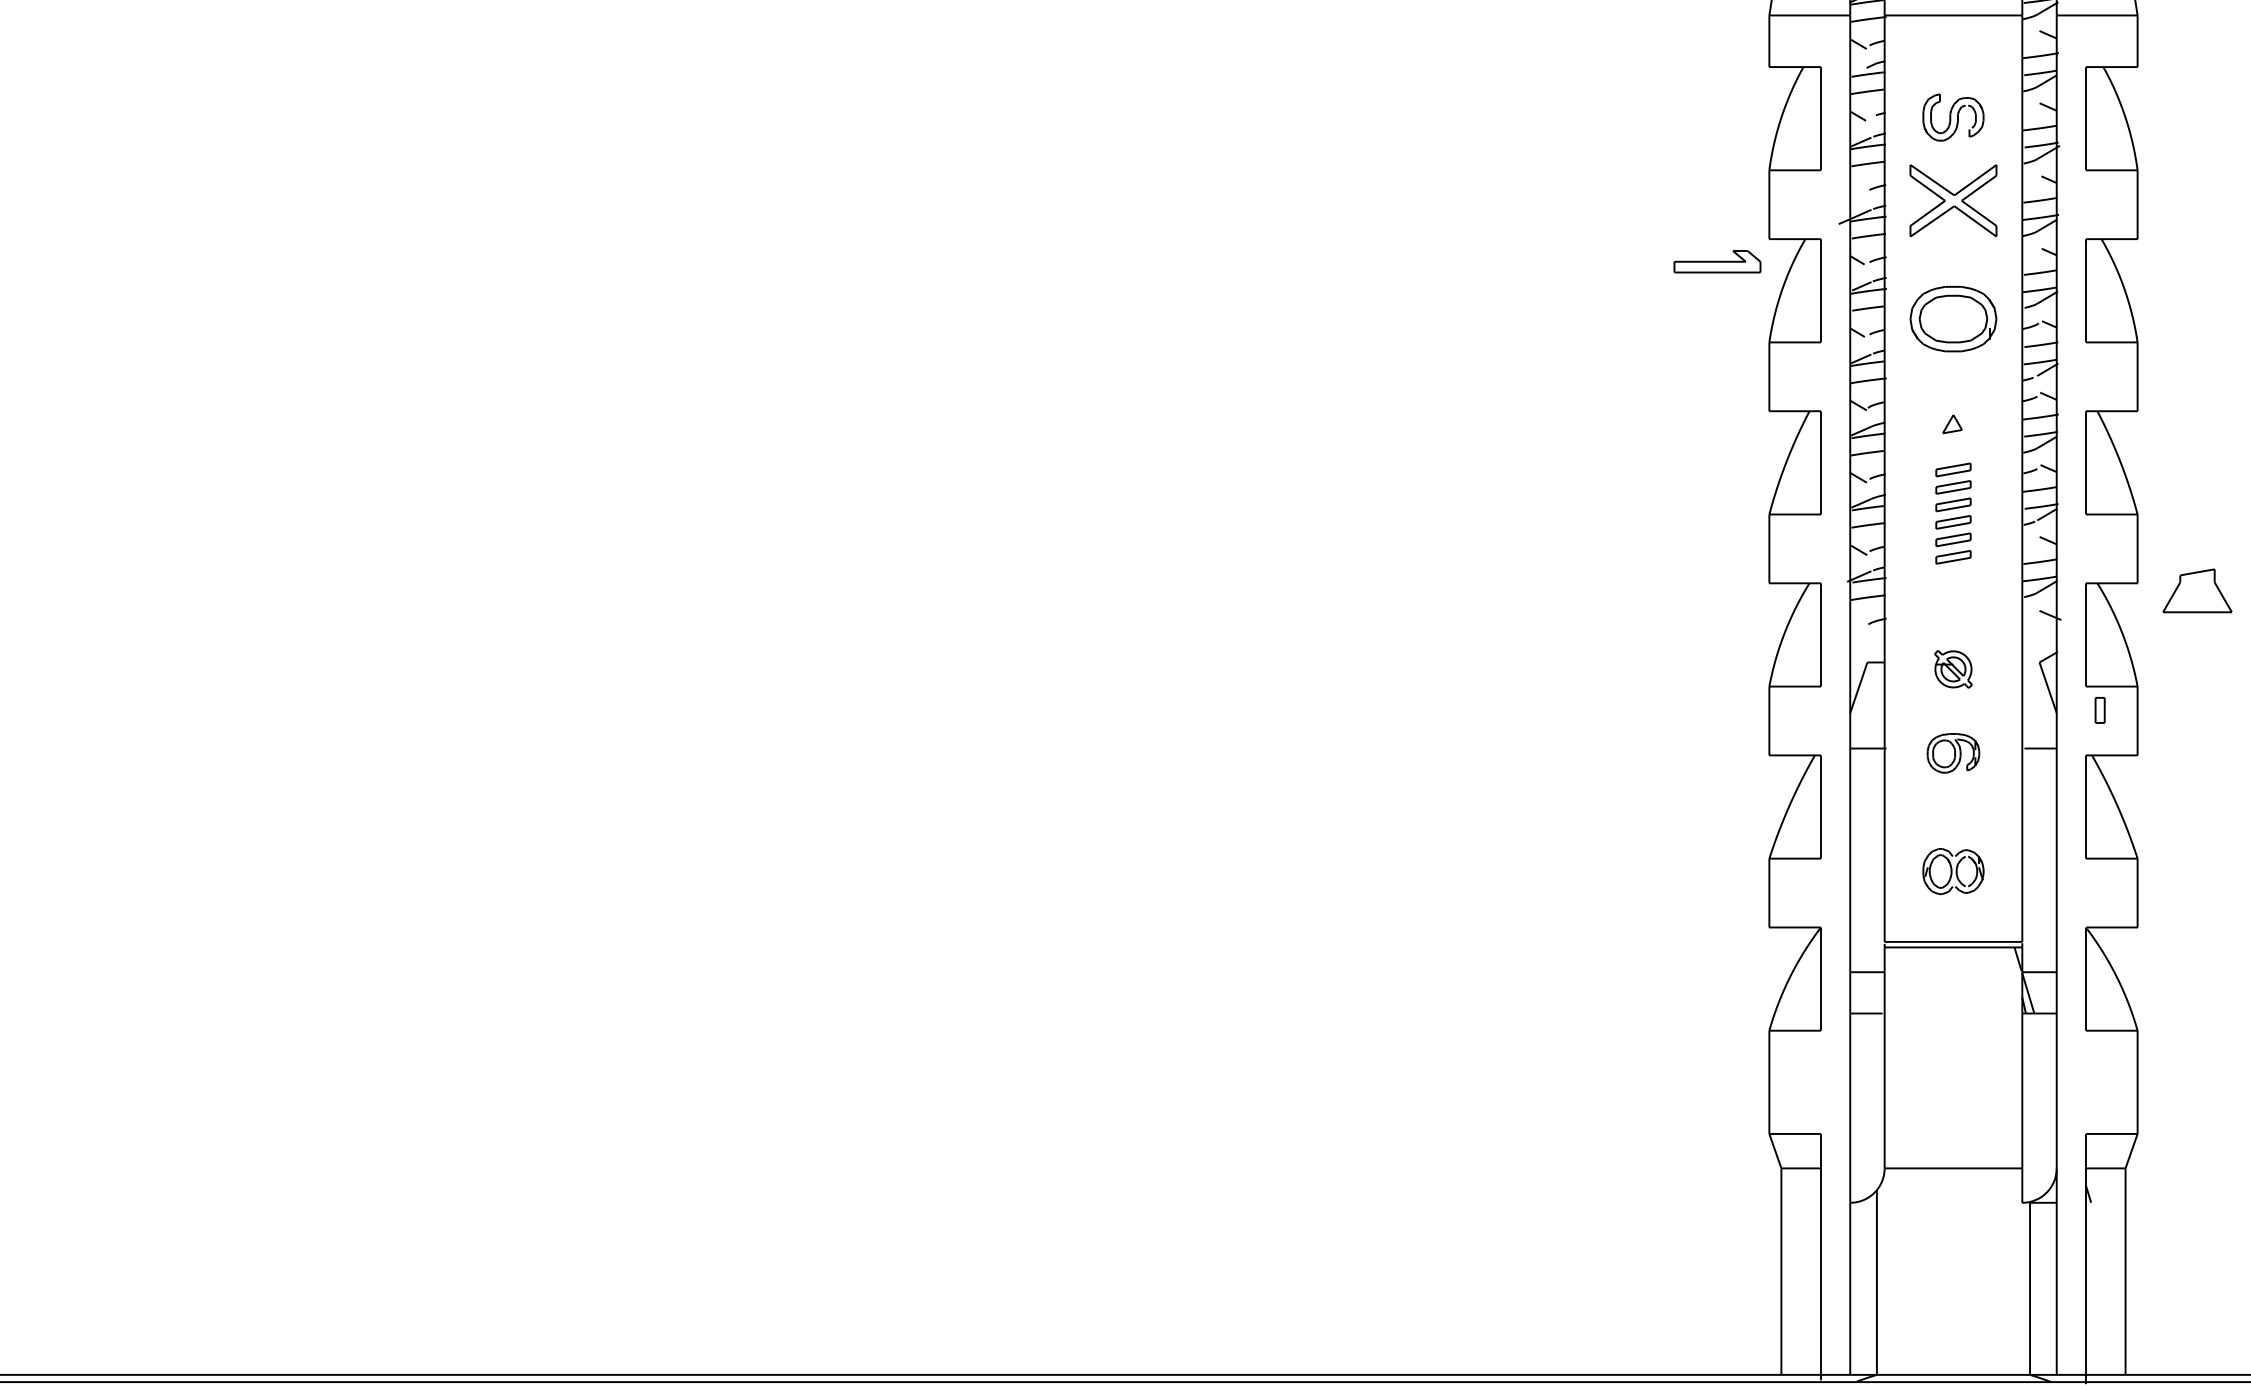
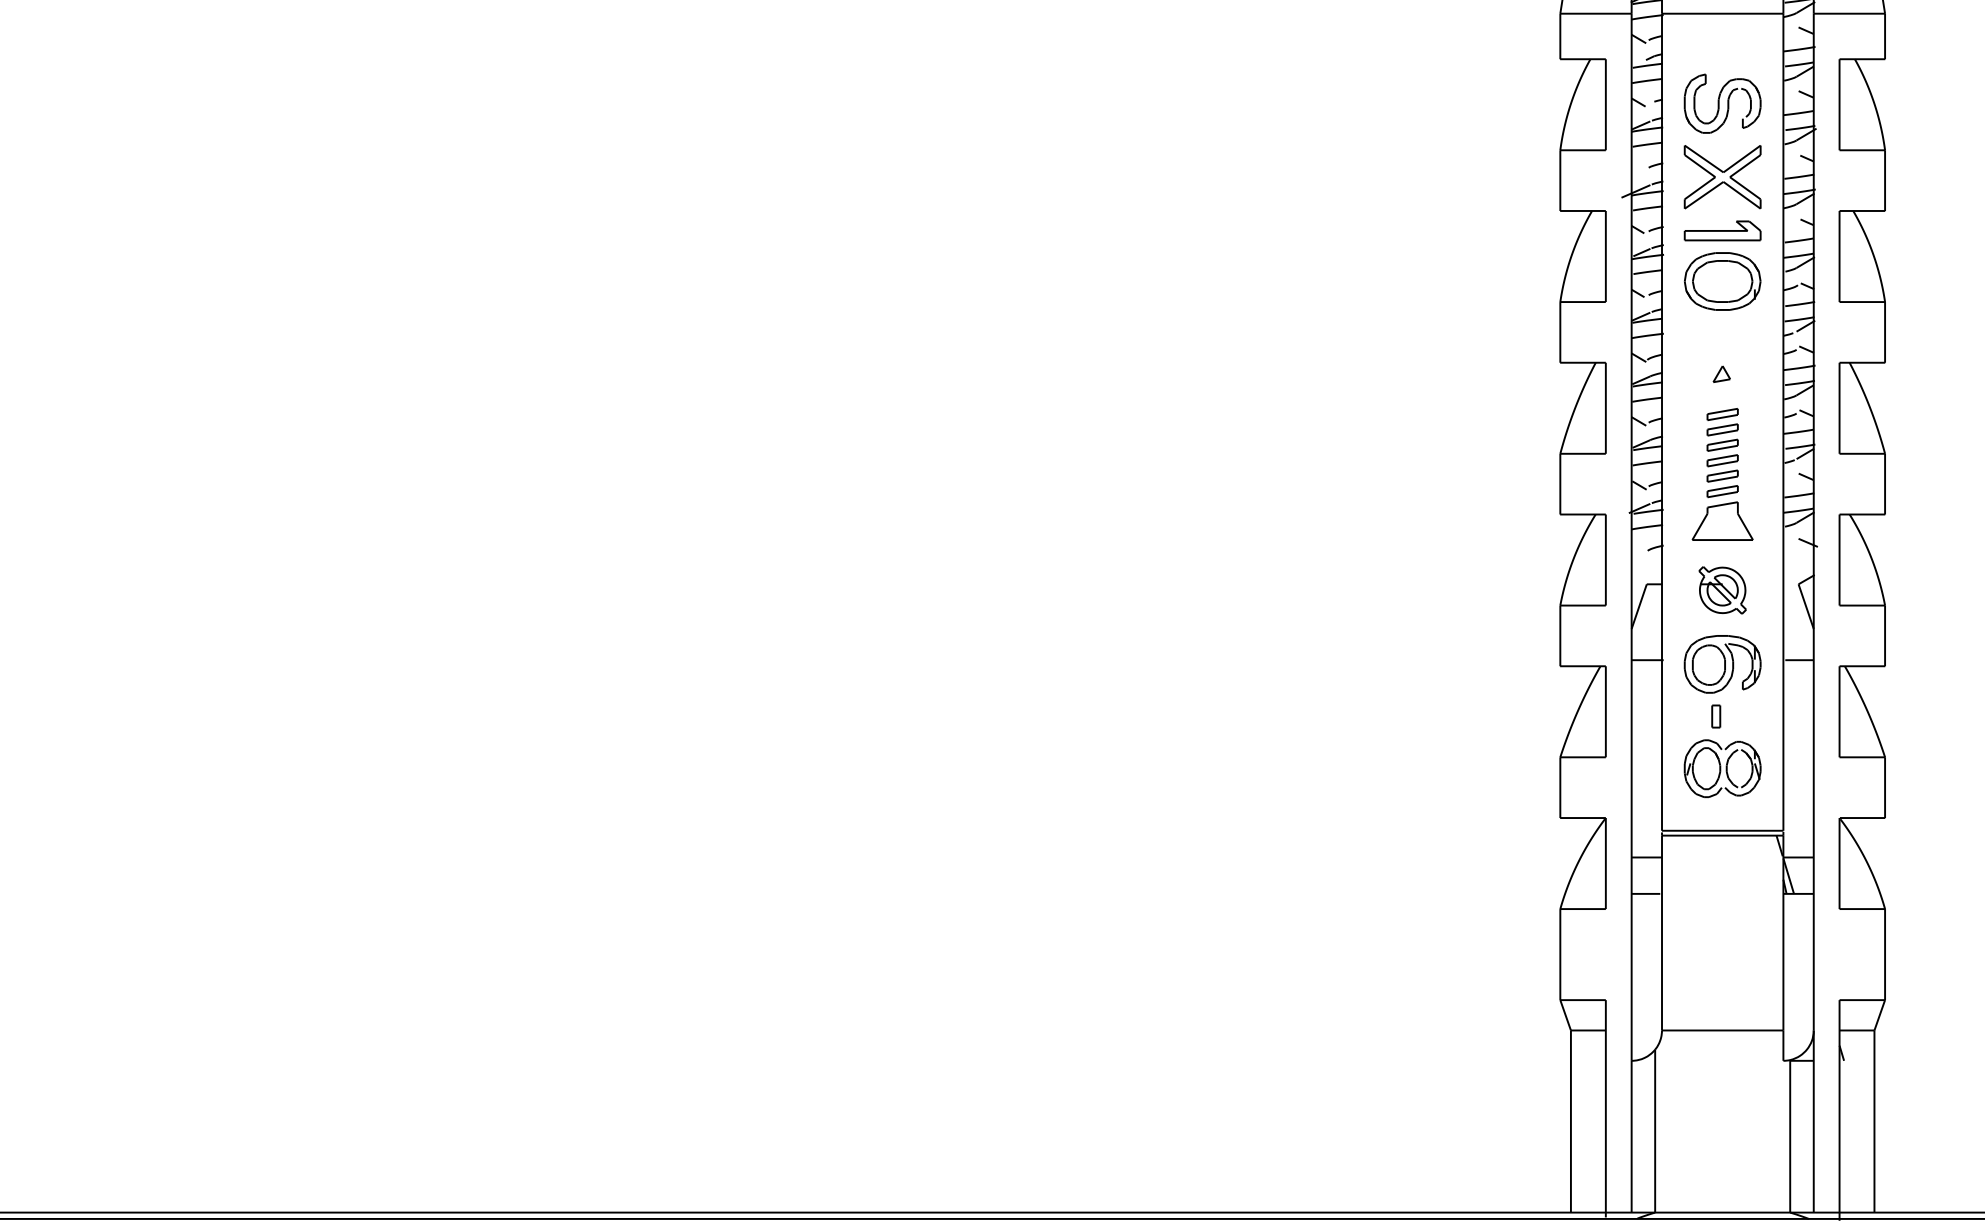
part: (1953, 117) -> (1722, 103), size x1.43
part: (1717, 261) -> (1722, 230), moved
part: (2197, 590) -> (1722, 520), moved
part: (1953, 669) -> (1722, 590), size x1.43
part: (2099, 710) -> (1715, 716), moved
part: (1953, 753) -> (1722, 664), size x1.67
part: (1953, 871) -> (1722, 768), size x1.43

